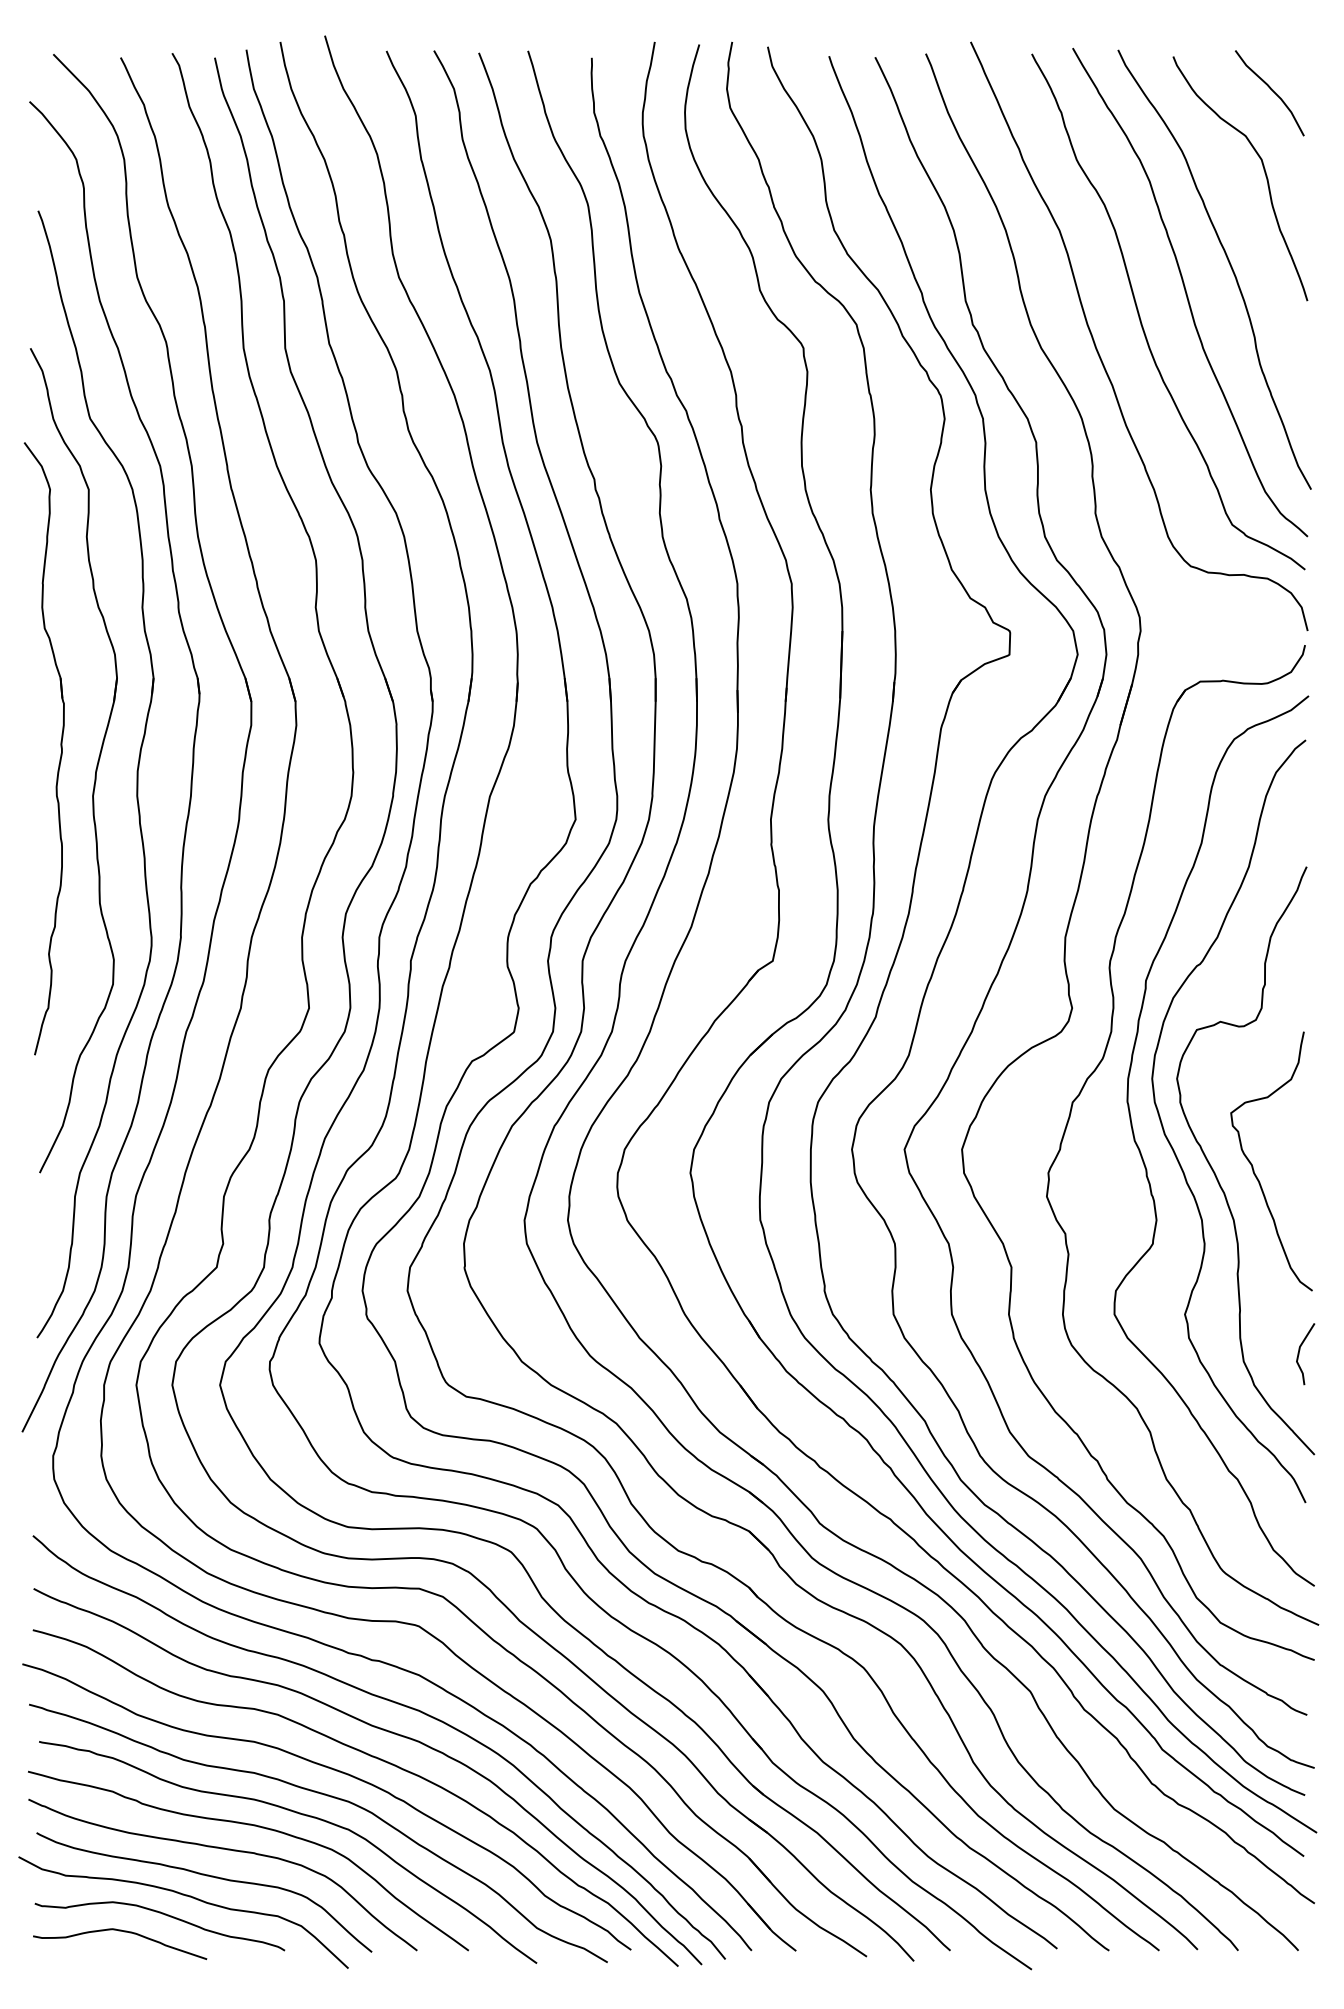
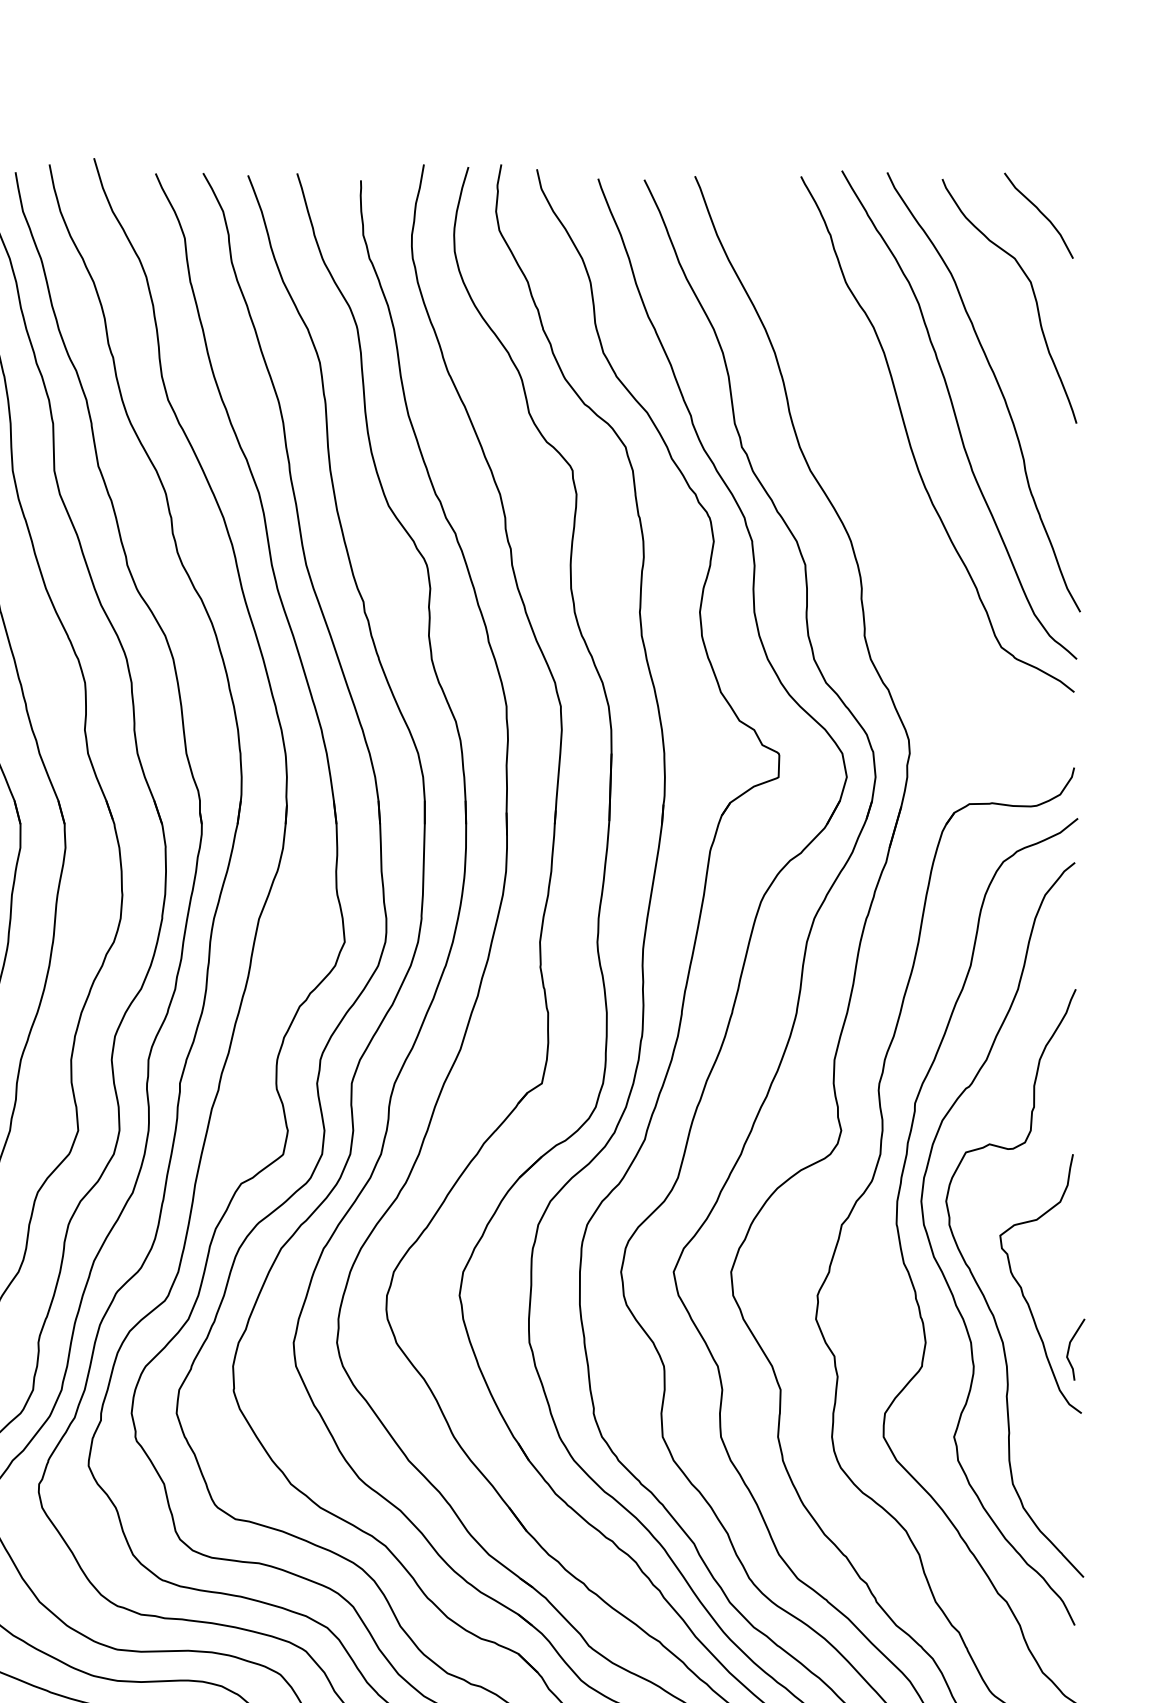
curve: (1098, 350) -> (867, 473), removed
line: (1299, 1354) -> (1069, 1350), moved

